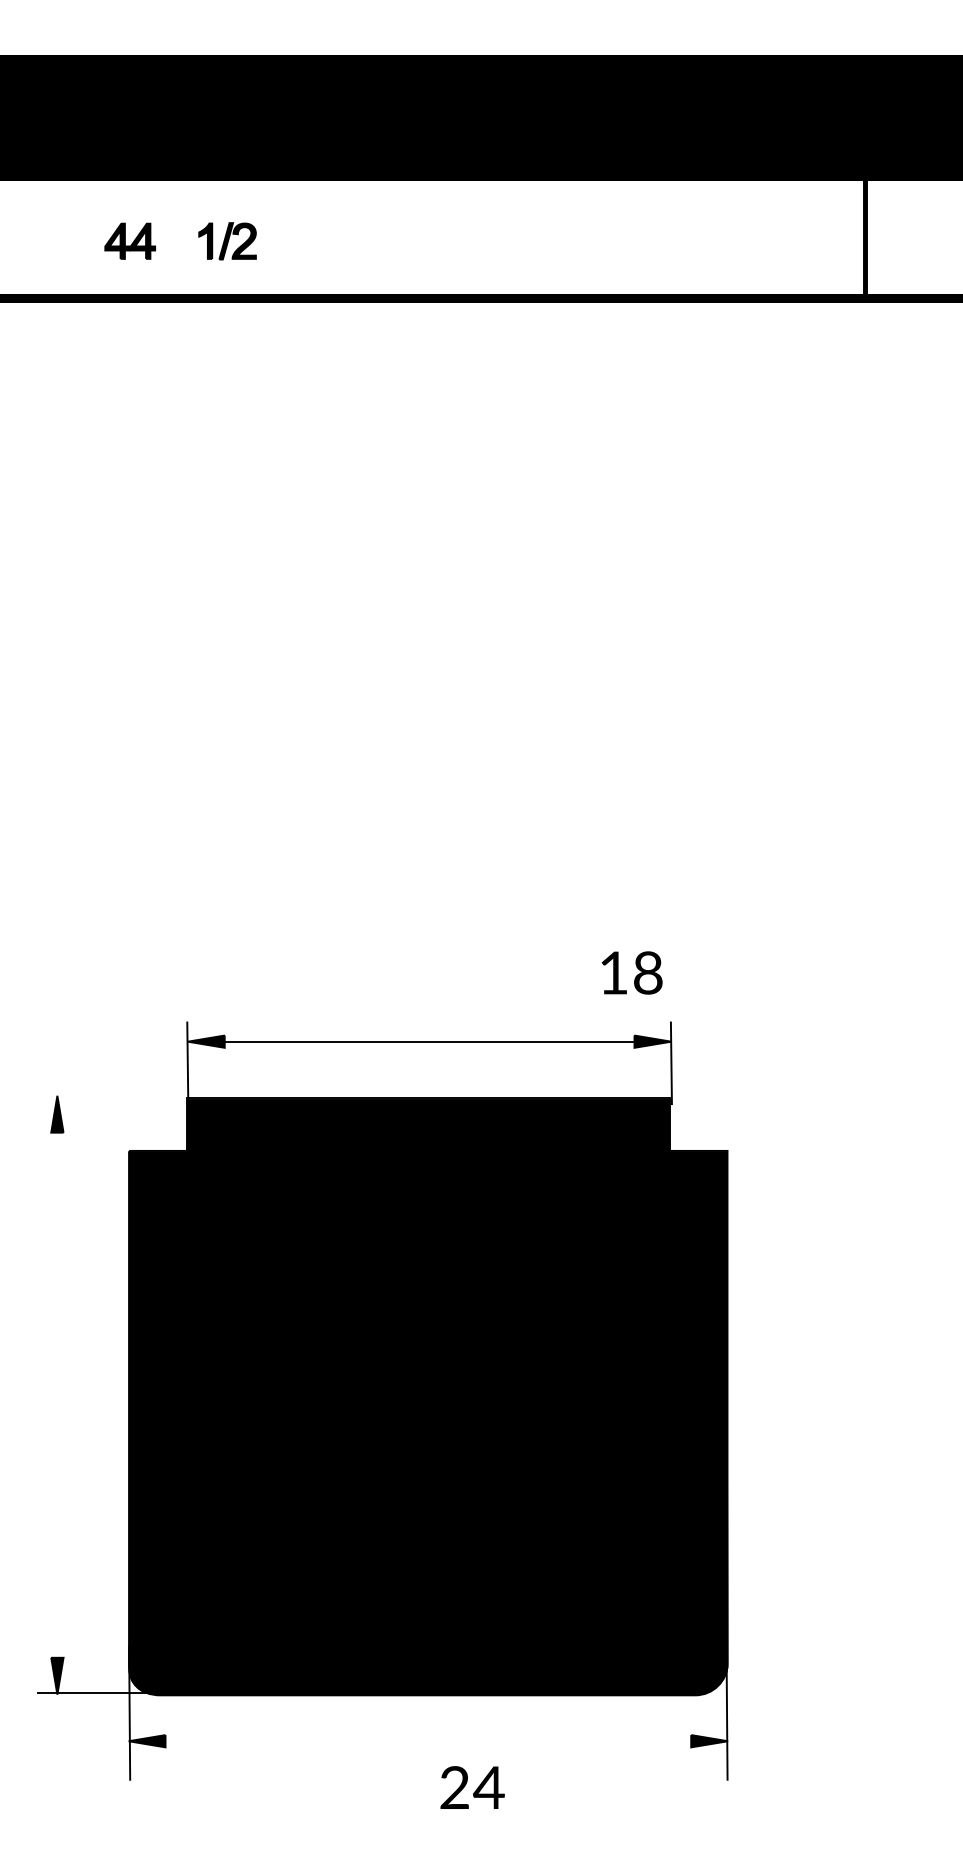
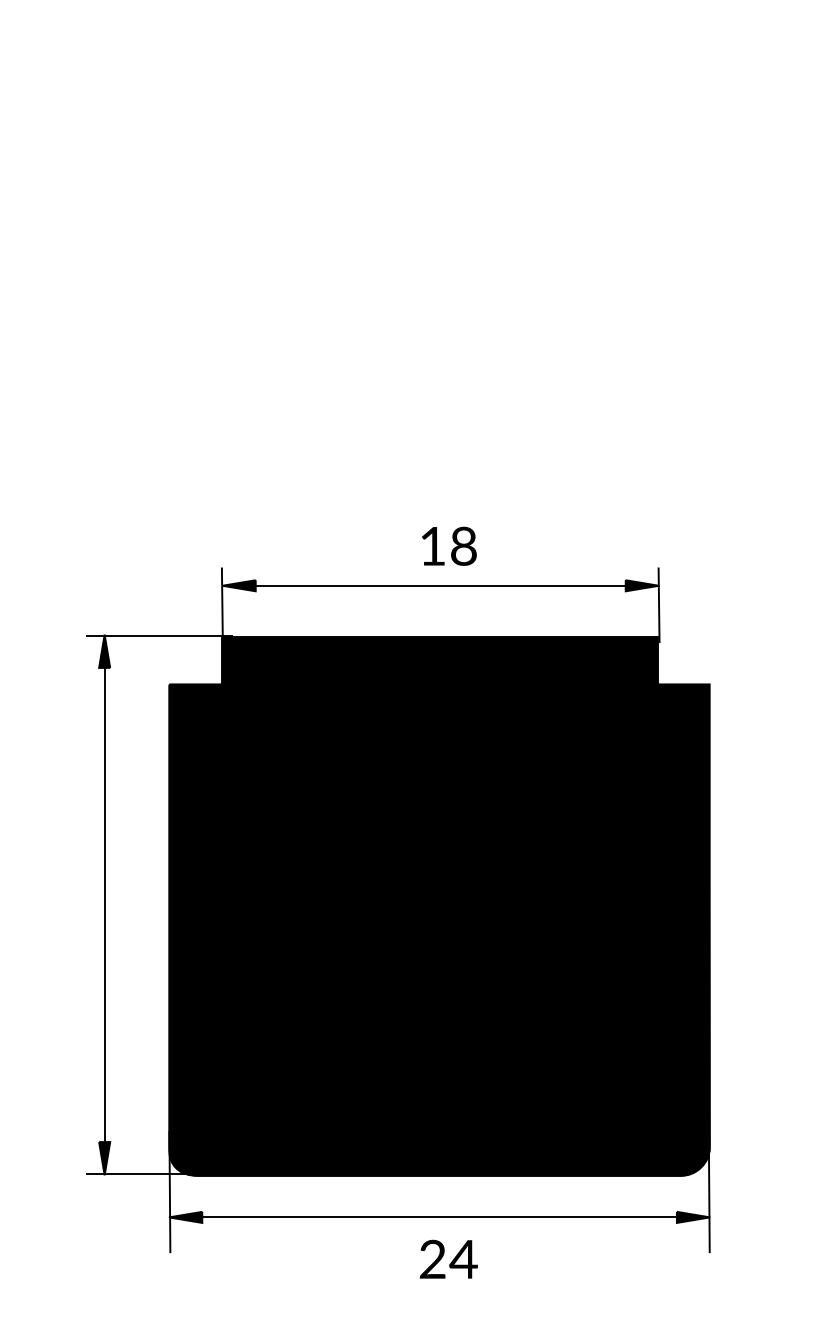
text: (631, 972) -> (448, 545), moved
line: (117, 1097) -> (158, 636), added
line: (57, 1380) -> (104, 891), added
line: (428, 1741) -> (439, 1217), added
text: (472, 1787) -> (448, 1259), moved

